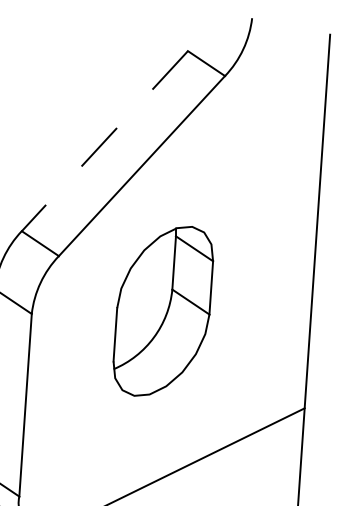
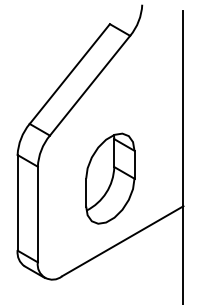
line: (104, 141) -> (69, 74), dashed -> solid
part: (163, 310) -> (110, 178), moved

